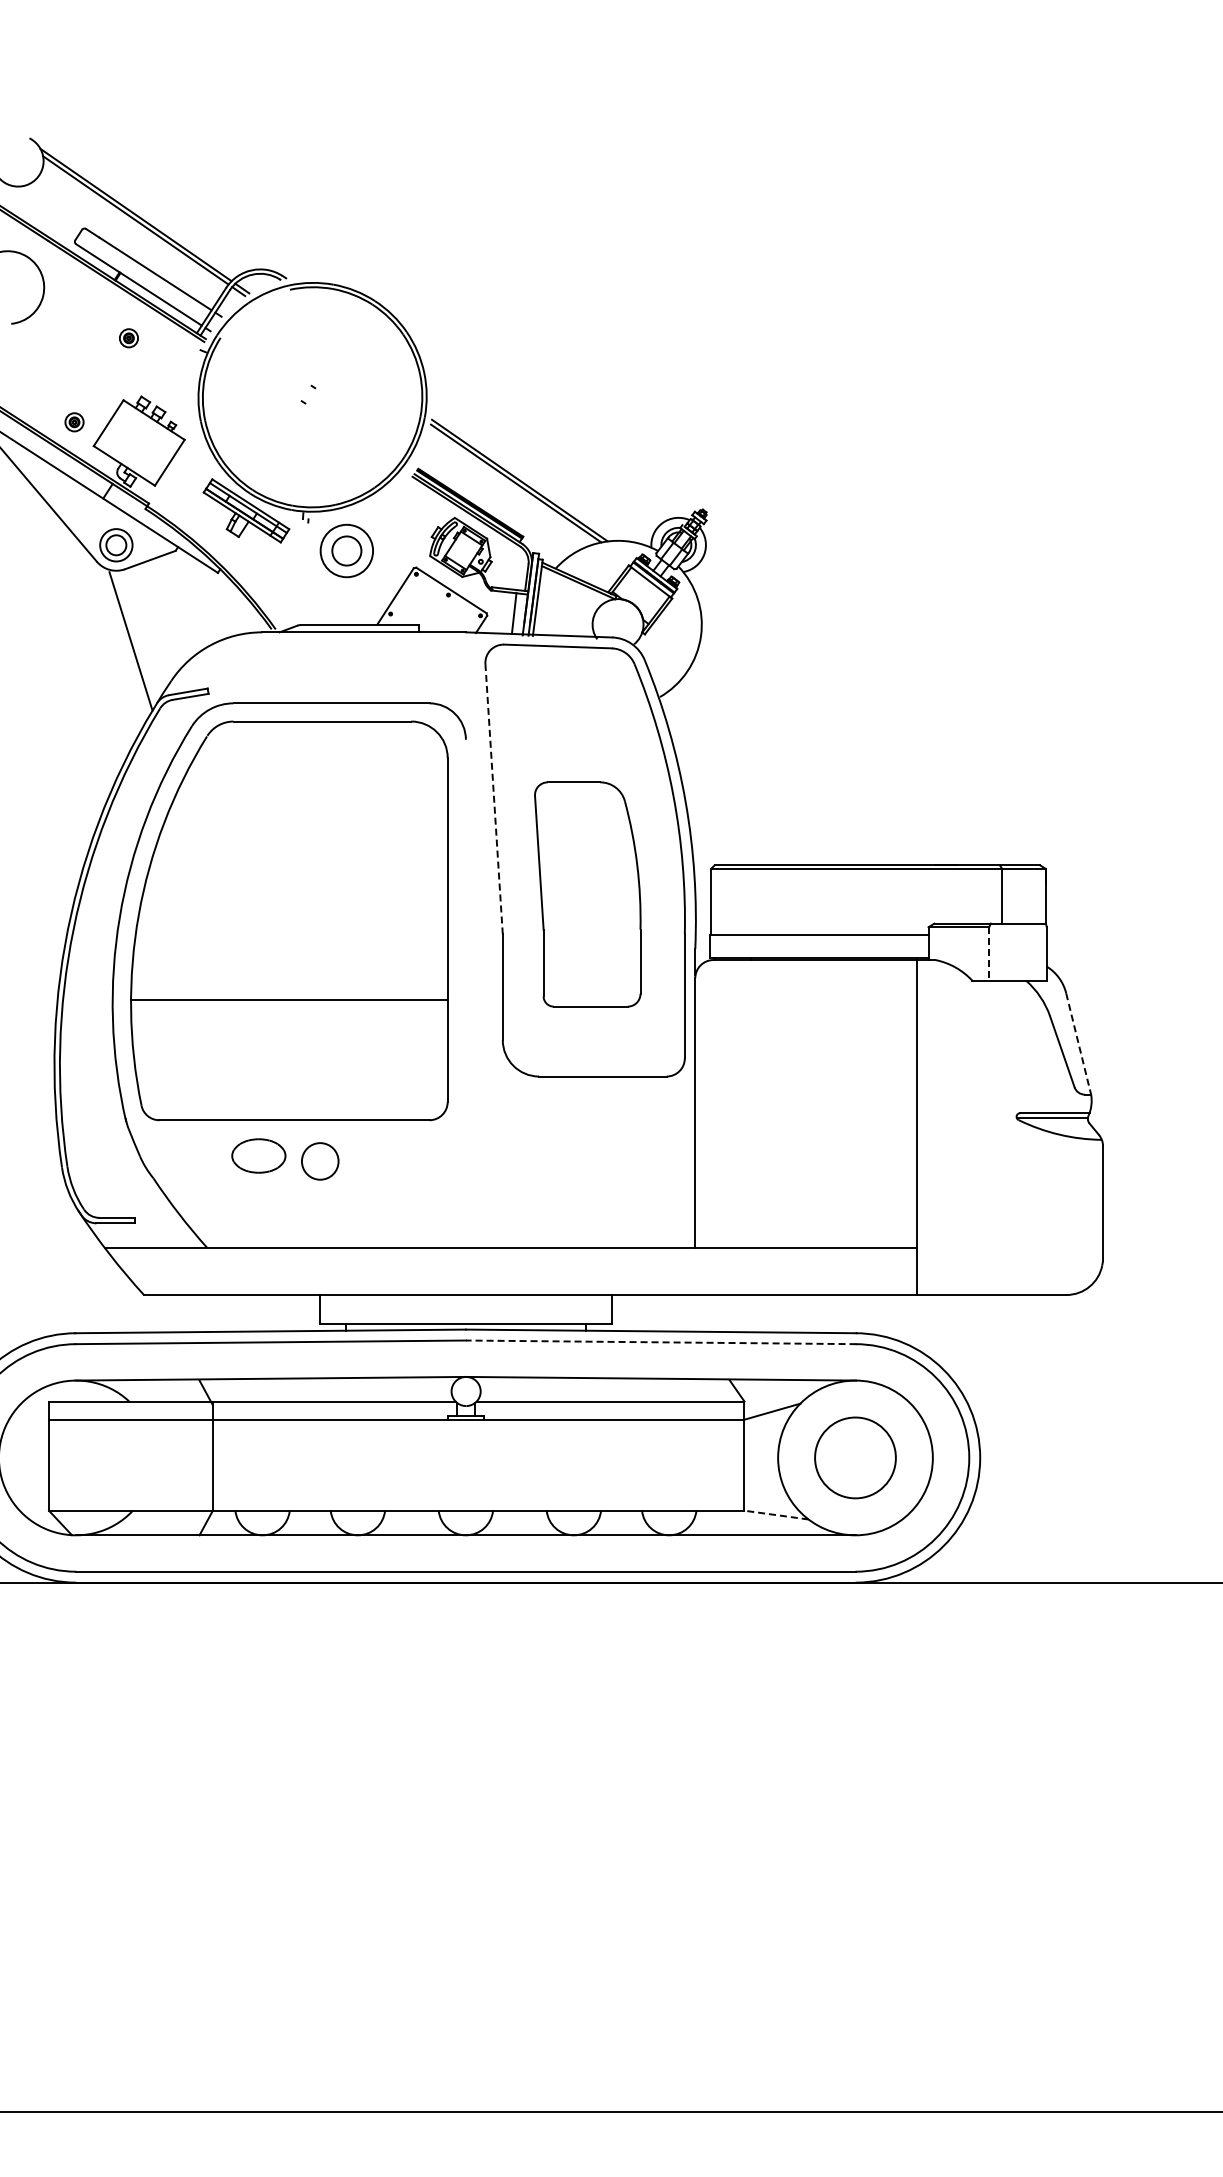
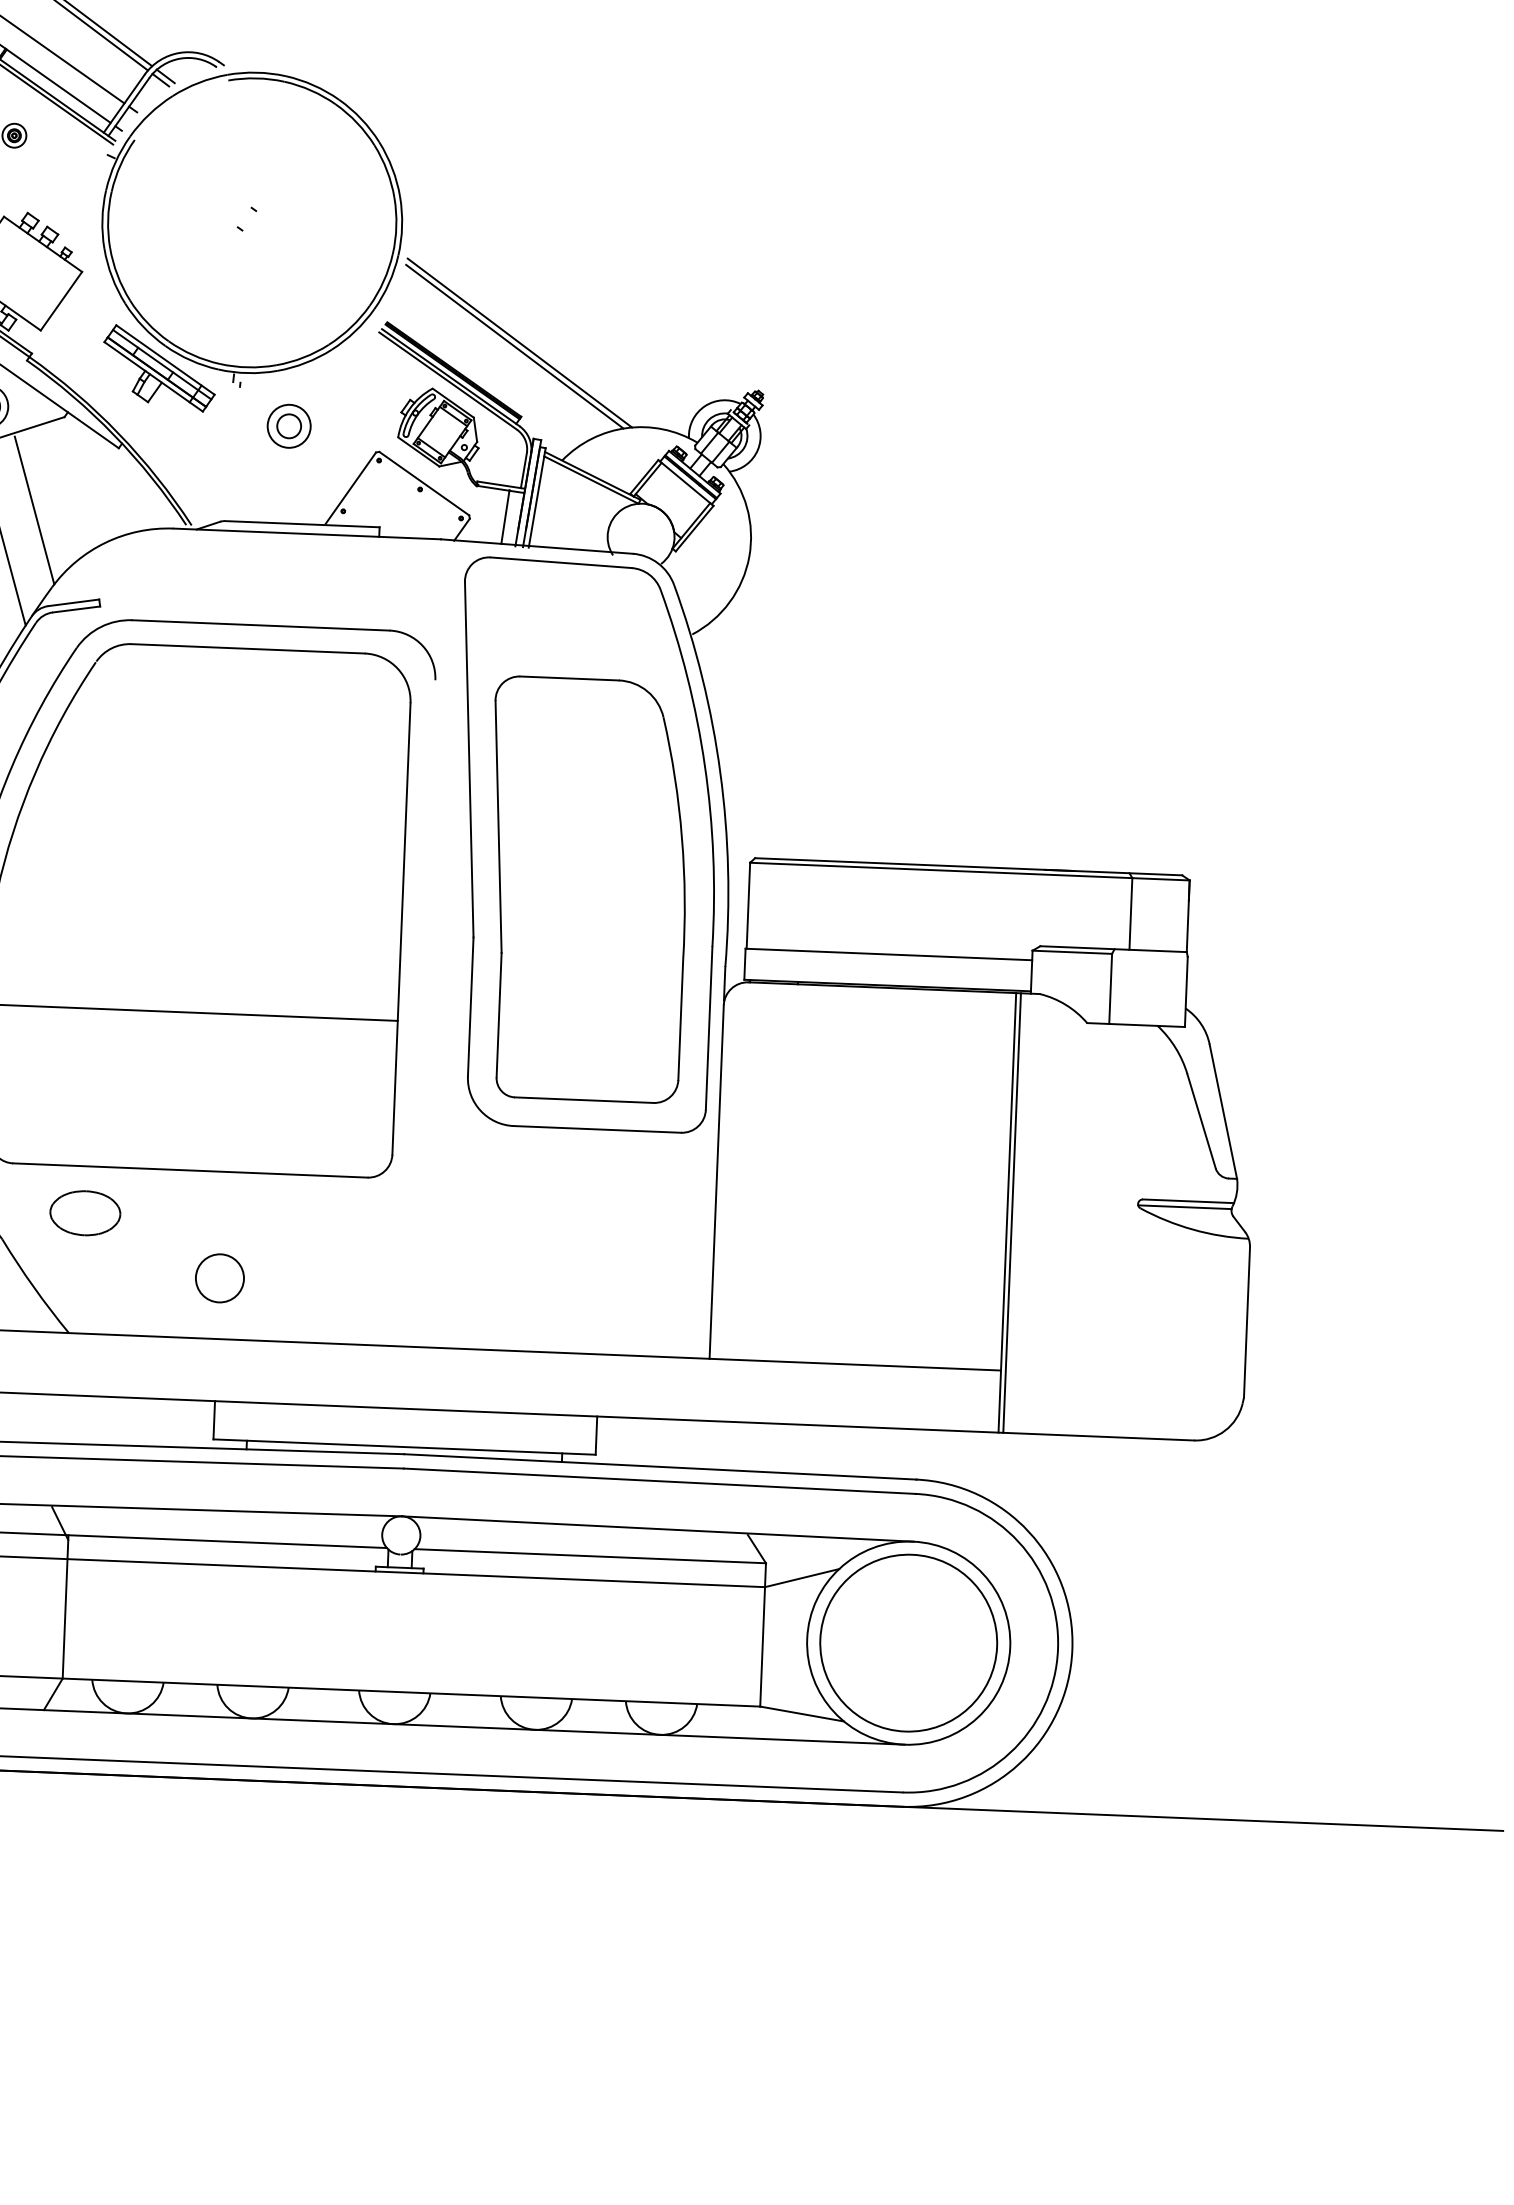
part: (346, 550) -> (288, 425), size x0.62
line: (155, 622) -> (34, 510), added
line: (494, 799) -> (469, 760), dashed -> solid
part: (587, 894) -> (586, 889), size x1.43
line: (989, 953) -> (1111, 988), dashed -> solid
line: (1078, 1044) -> (1223, 1112), dashed -> solid
line: (921, 1127) -> (1012, 1213), added
part: (258, 1155) -> (84, 1212), moved
circle: (320, 1161) -> (220, 1278), moved
line: (660, 1342) -> (658, 1481), dashed -> solid
circle: (855, 1457) -> (908, 1642), size x1.67
line: (776, 1515) -> (802, 1714), dashed -> solid

